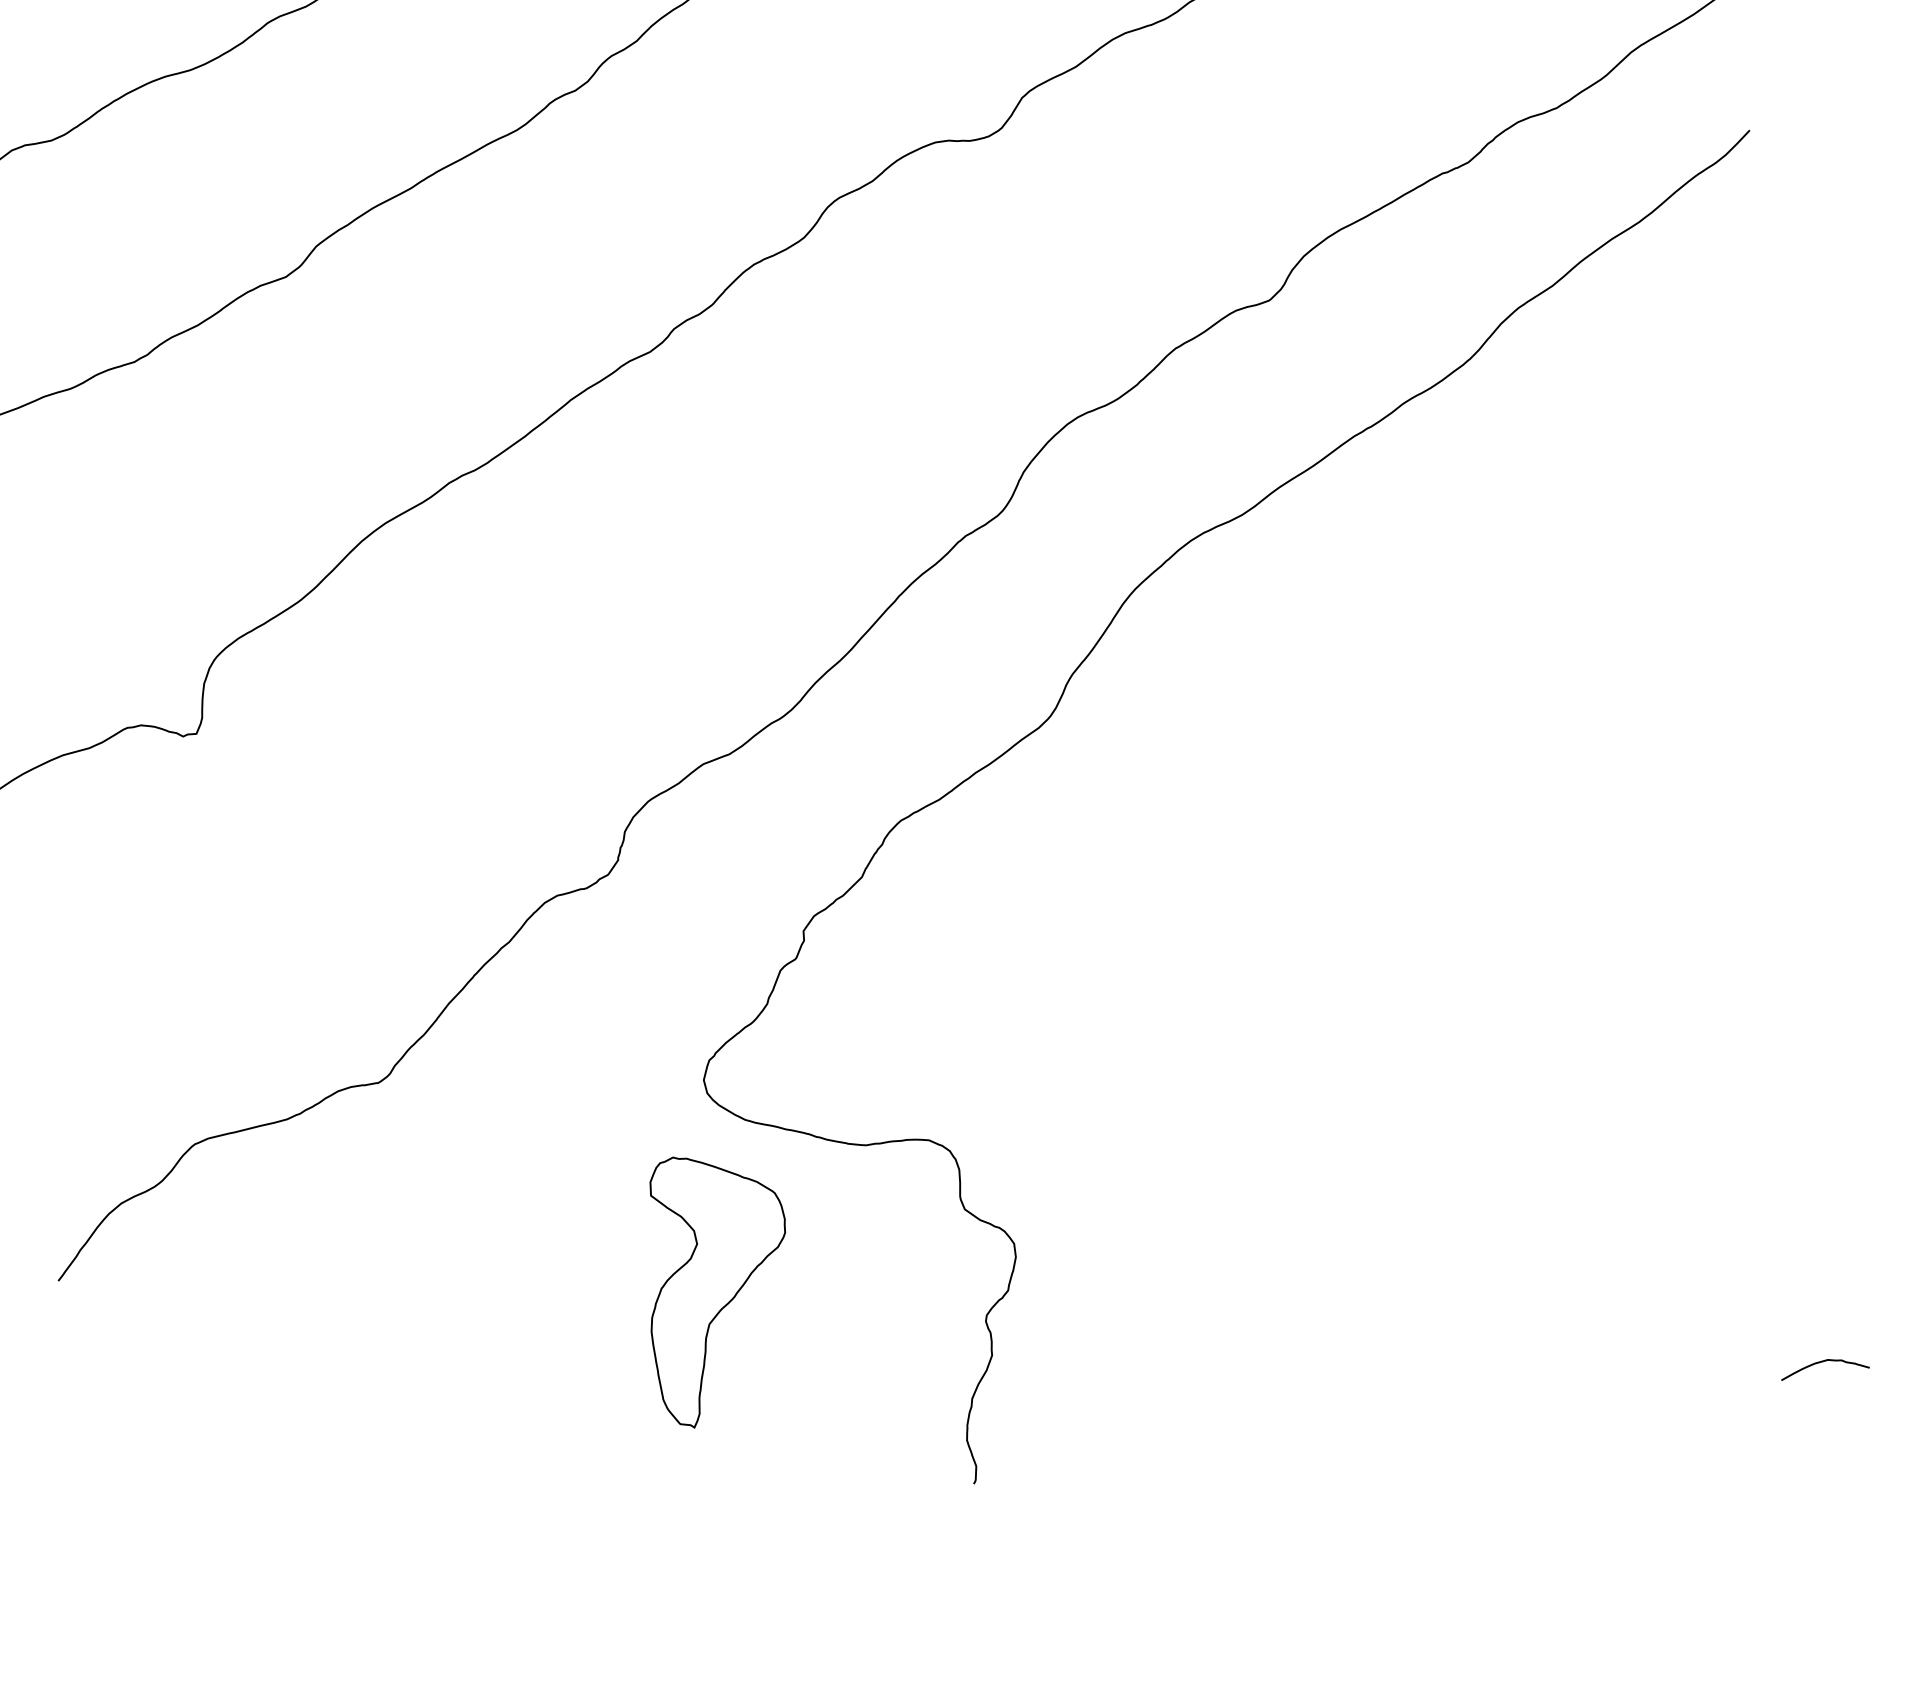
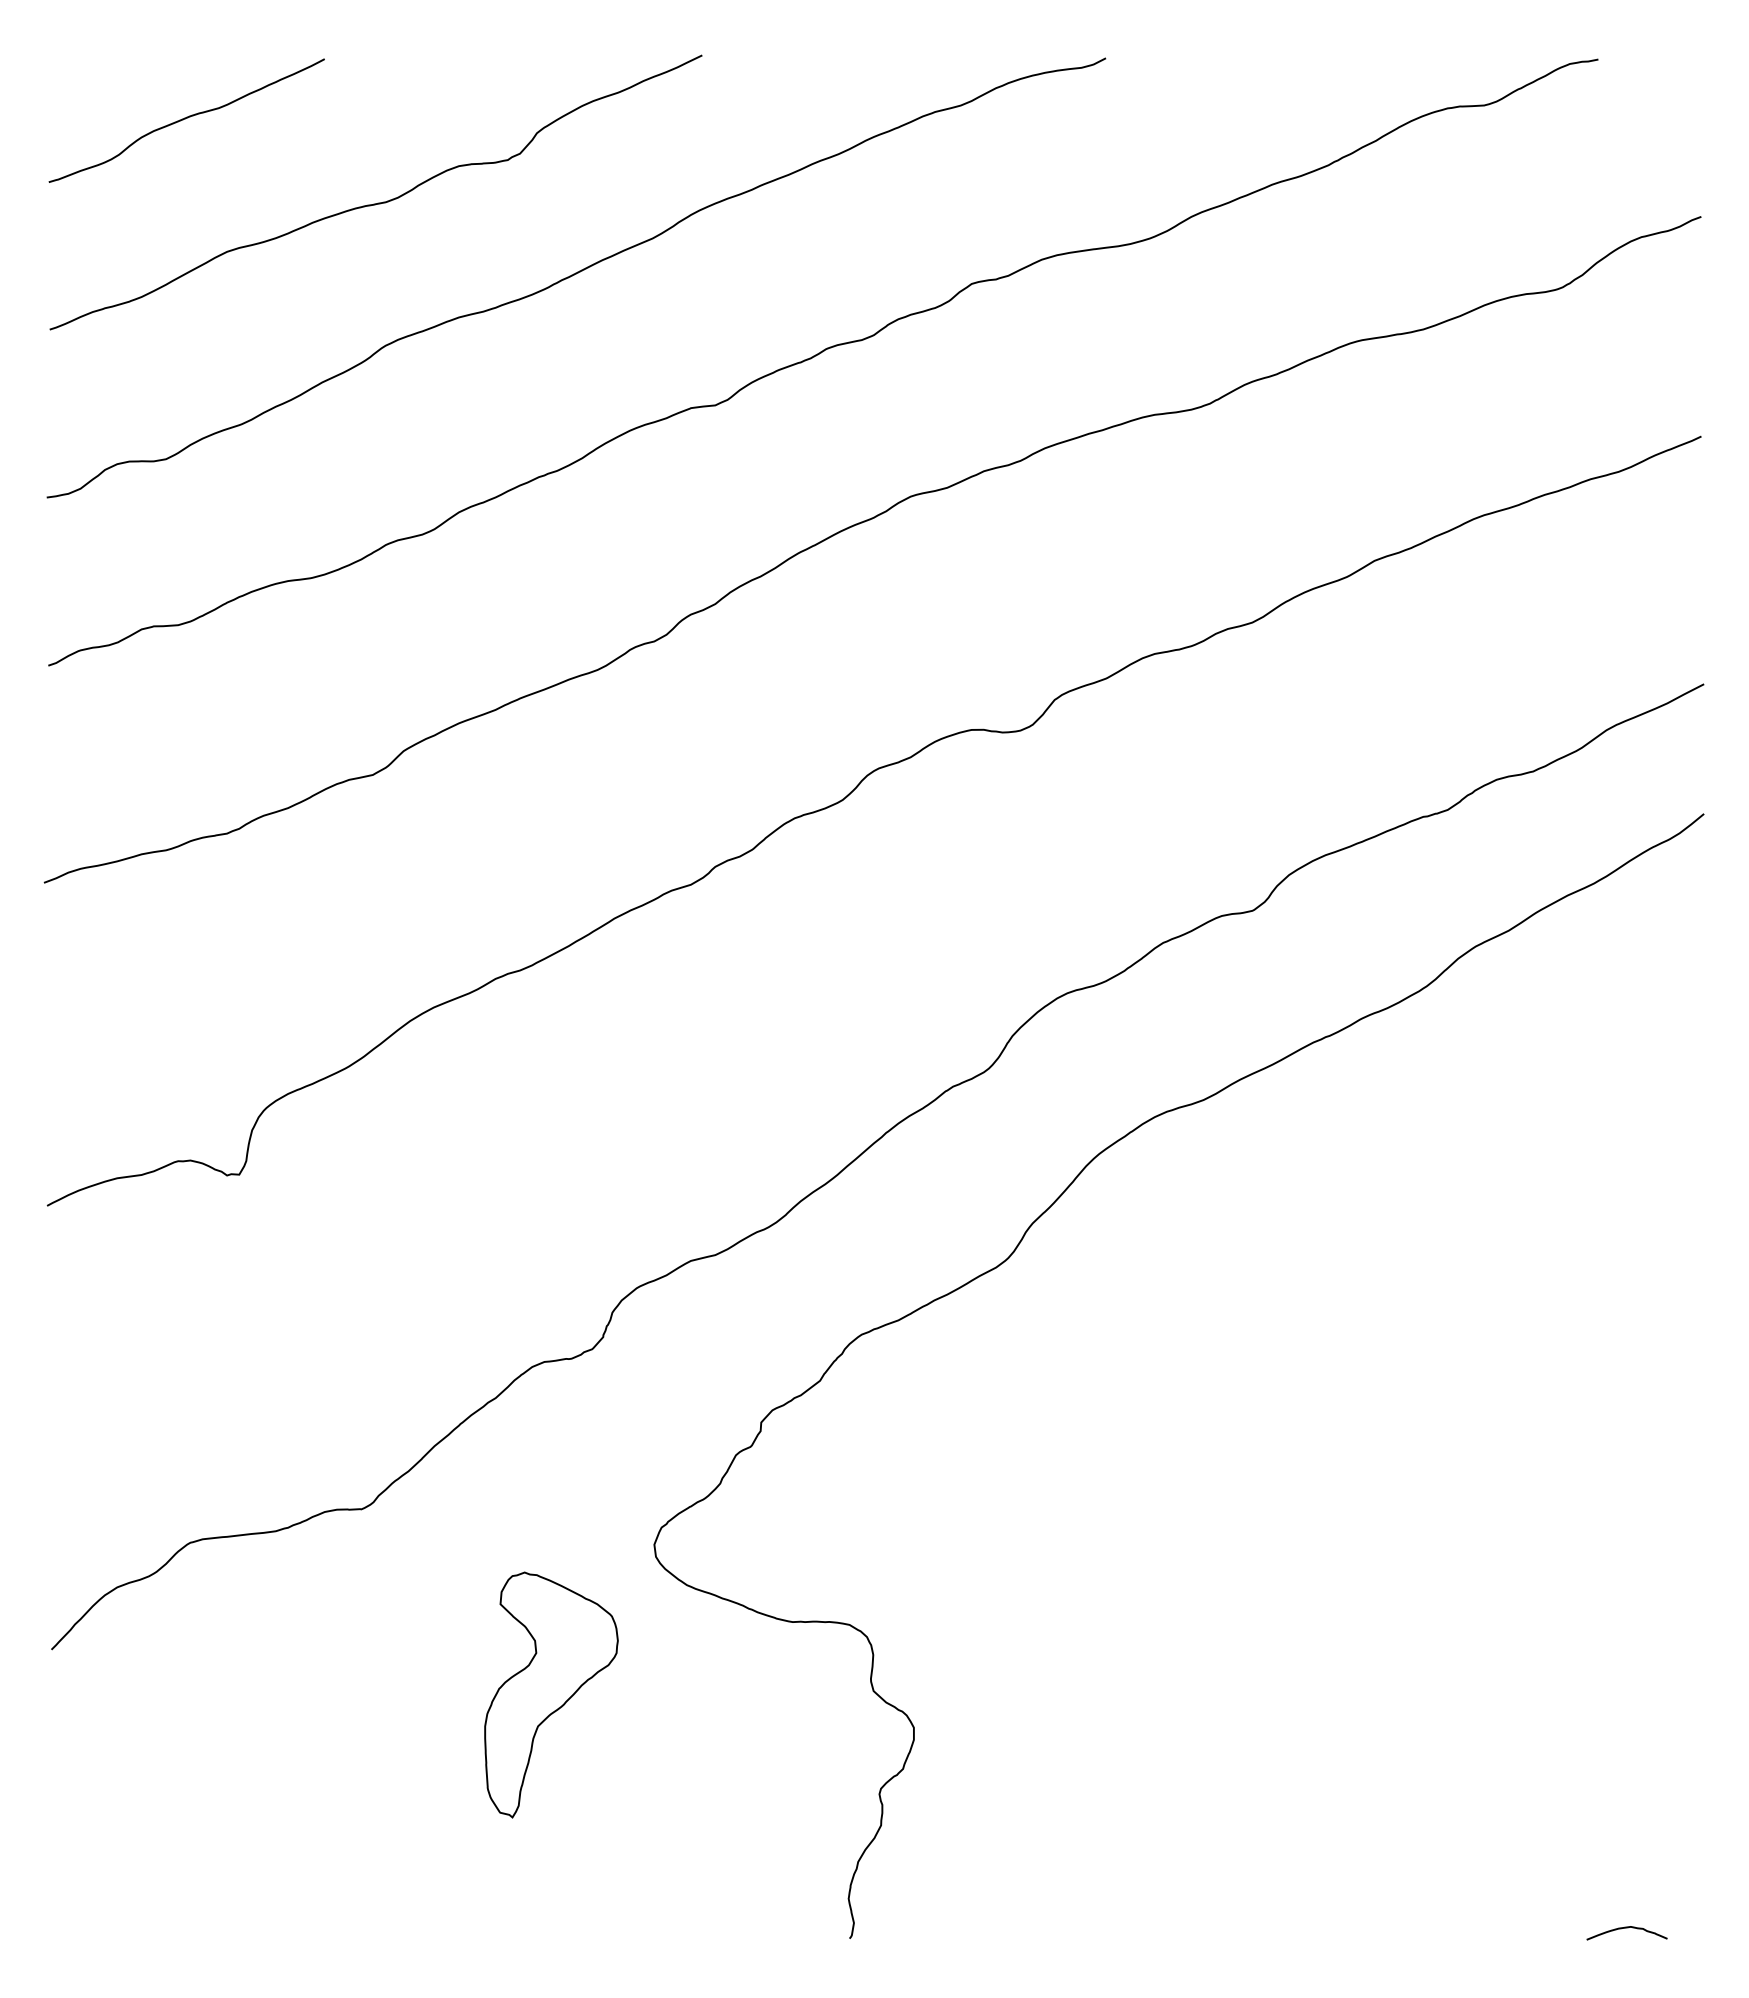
part: (719, 1287) -> (551, 1694), moved

